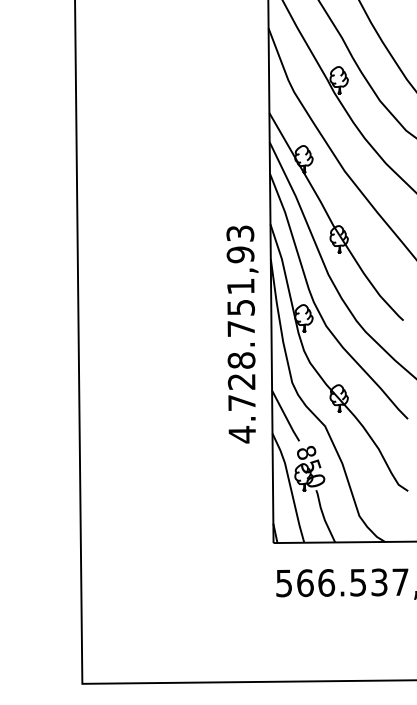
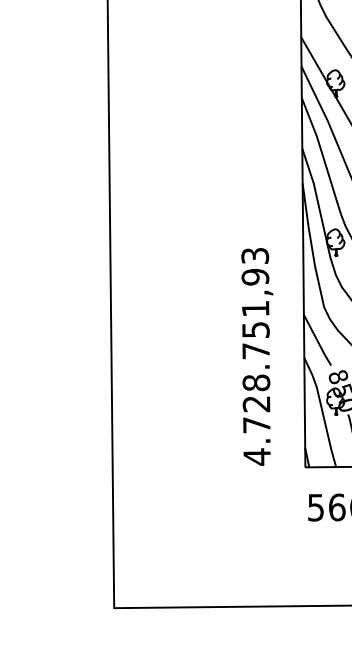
text: (242, 334) -> (257, 356), moved

